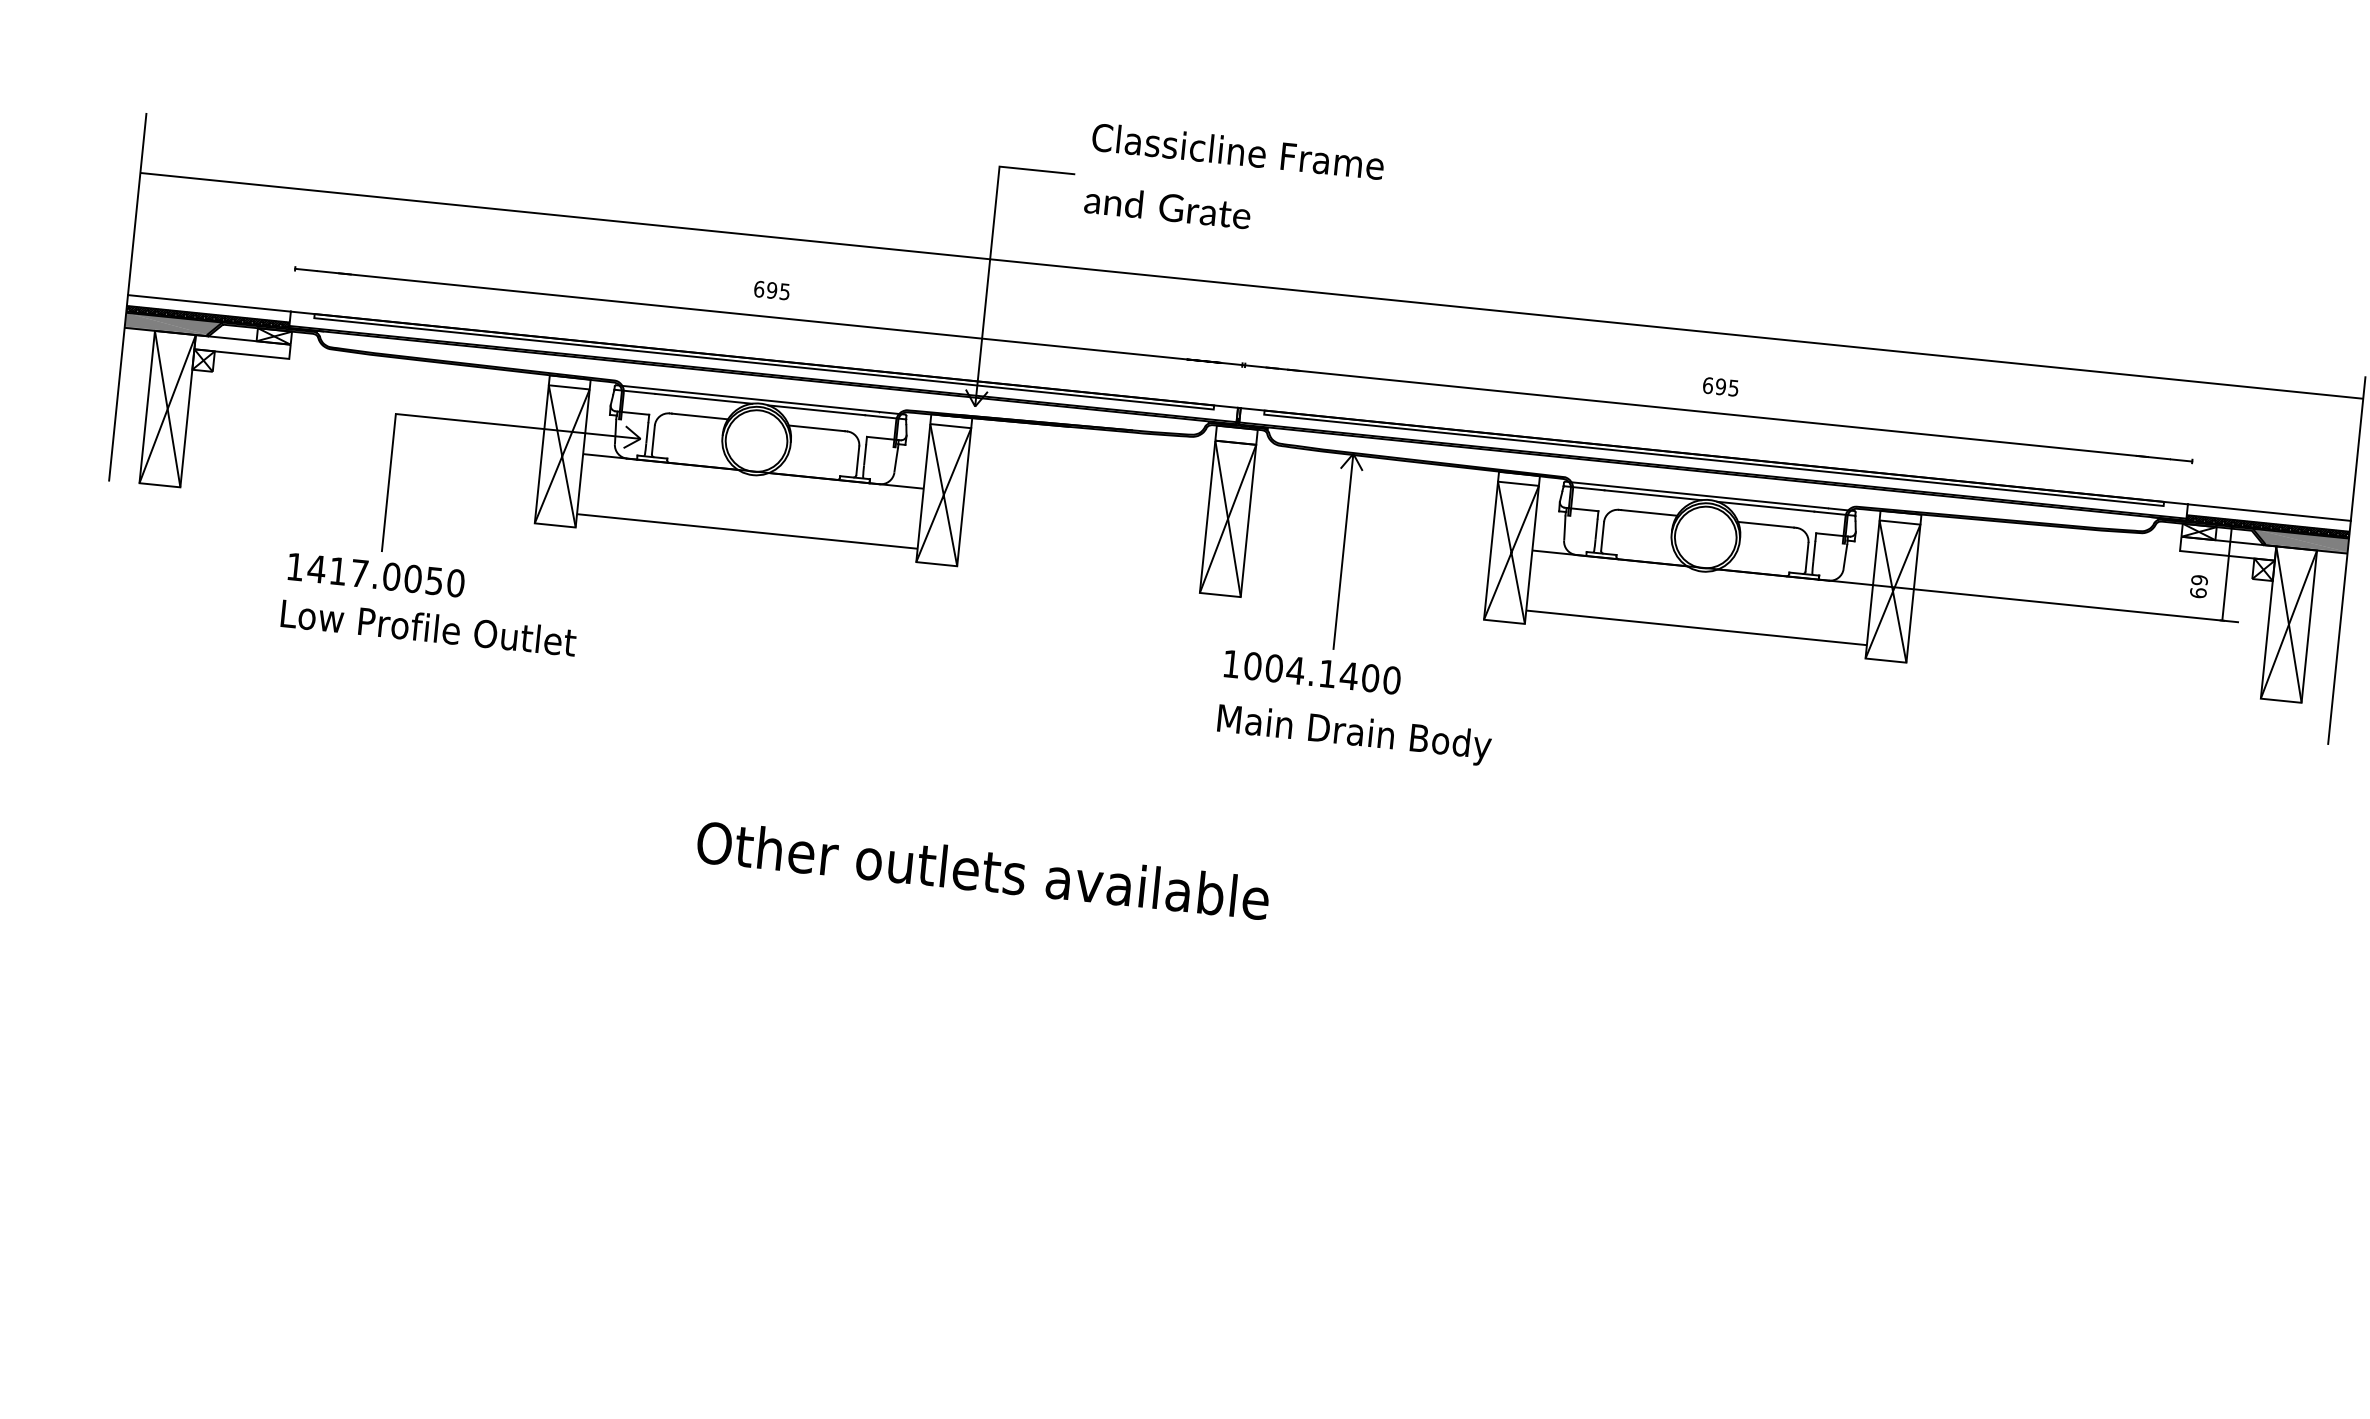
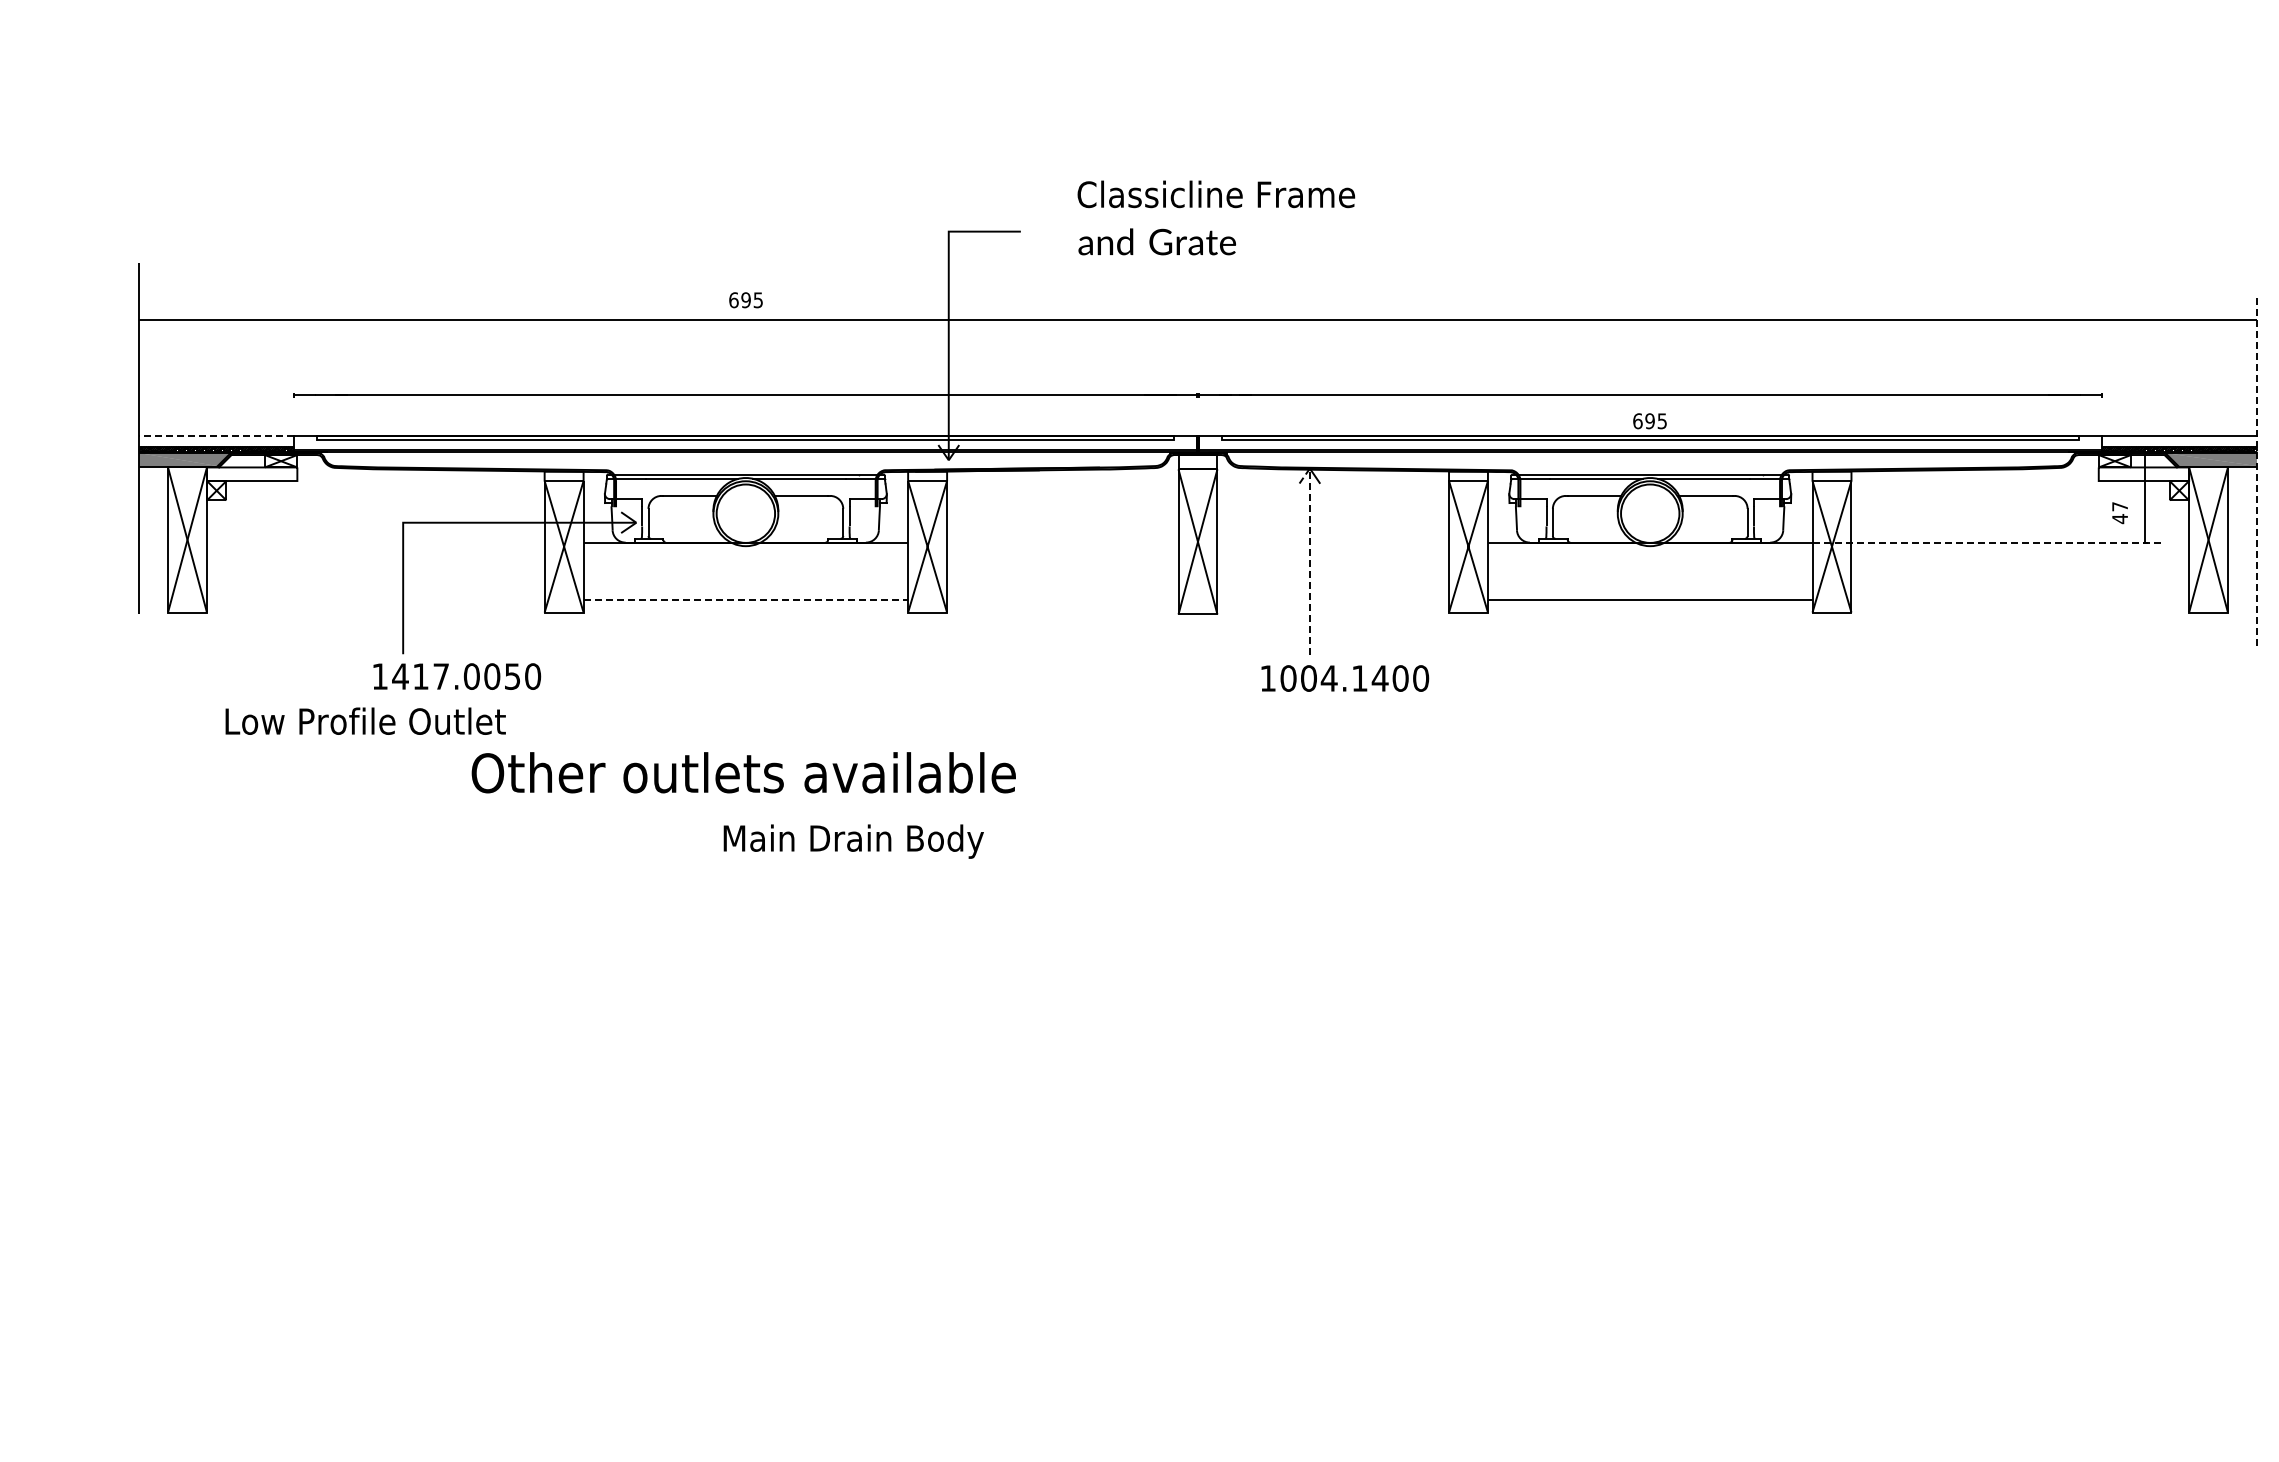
text: (1238, 151) -> (1216, 194), moved
text: (1166, 206) -> (1156, 241), moved
text: (771, 290) -> (745, 300), moved
line: (209, 303) -> (216, 436), solid -> dashed
text: (1720, 387) -> (1649, 421), moved
line: (748, 531) -> (746, 599), solid -> dashed
line: (1344, 540) -> (1309, 551), solid -> dashed
line: (2346, 560) -> (2256, 474), solid -> dashed
text: (376, 575) -> (457, 676), moved
text: (2199, 587) -> (2120, 513), 69 -> 47
line: (2056, 603) -> (1987, 542), solid -> dashed
text: (428, 627) -> (365, 720), moved
text: (1312, 672) -> (1345, 678), moved
text: (1354, 734) -> (853, 841), moved
text: (982, 870) -> (743, 772), moved

